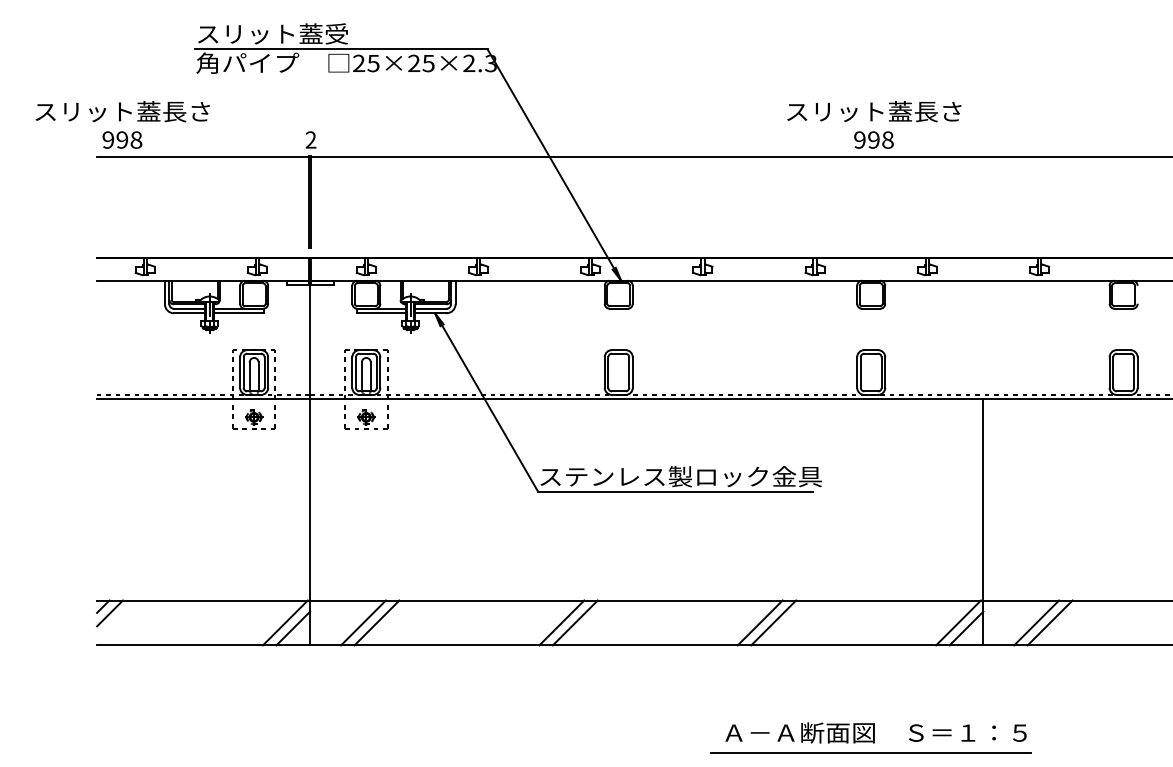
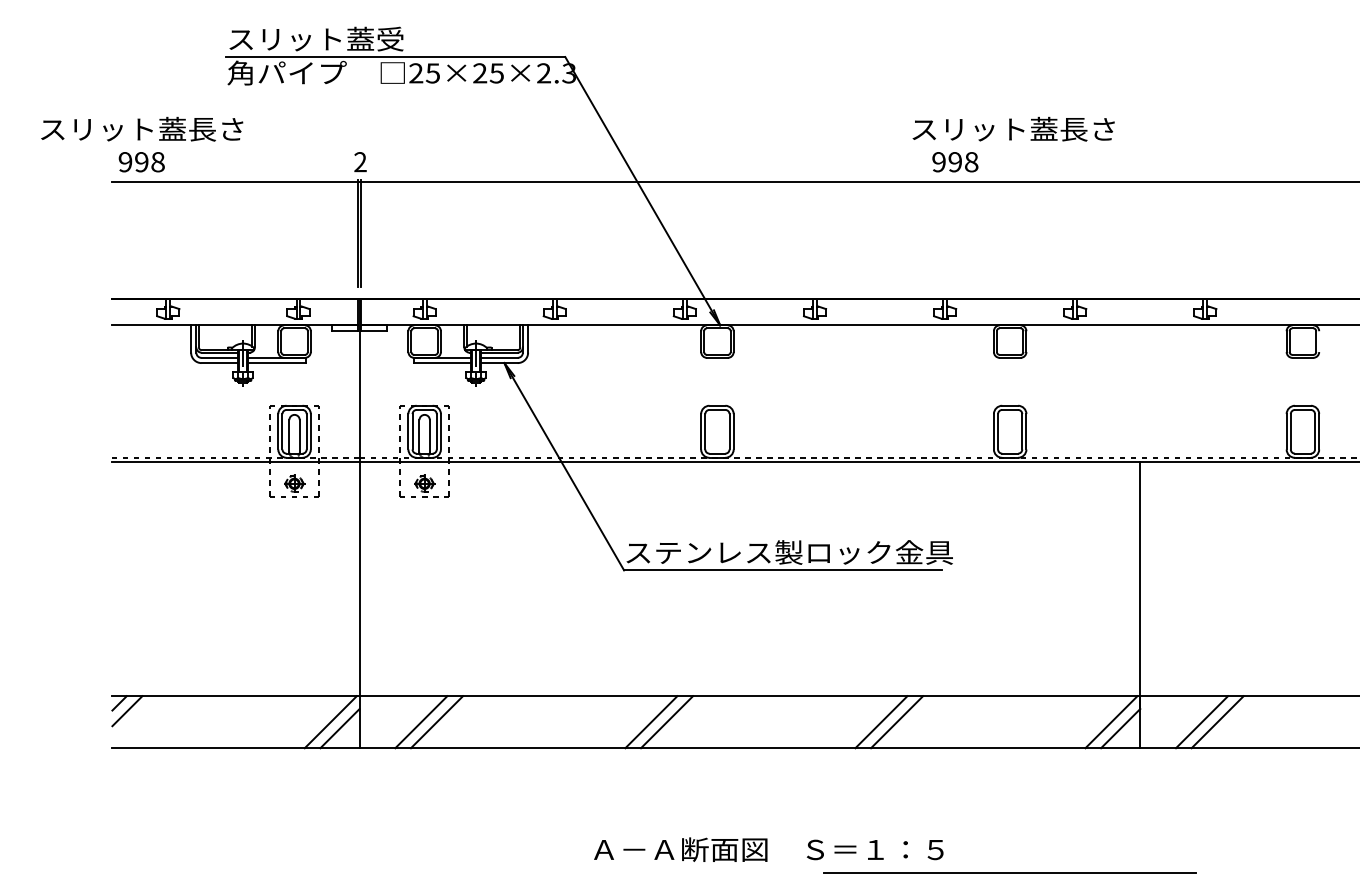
text: (874, 140) -> (955, 162), moved
text: (875, 732) -> (768, 849), moved

